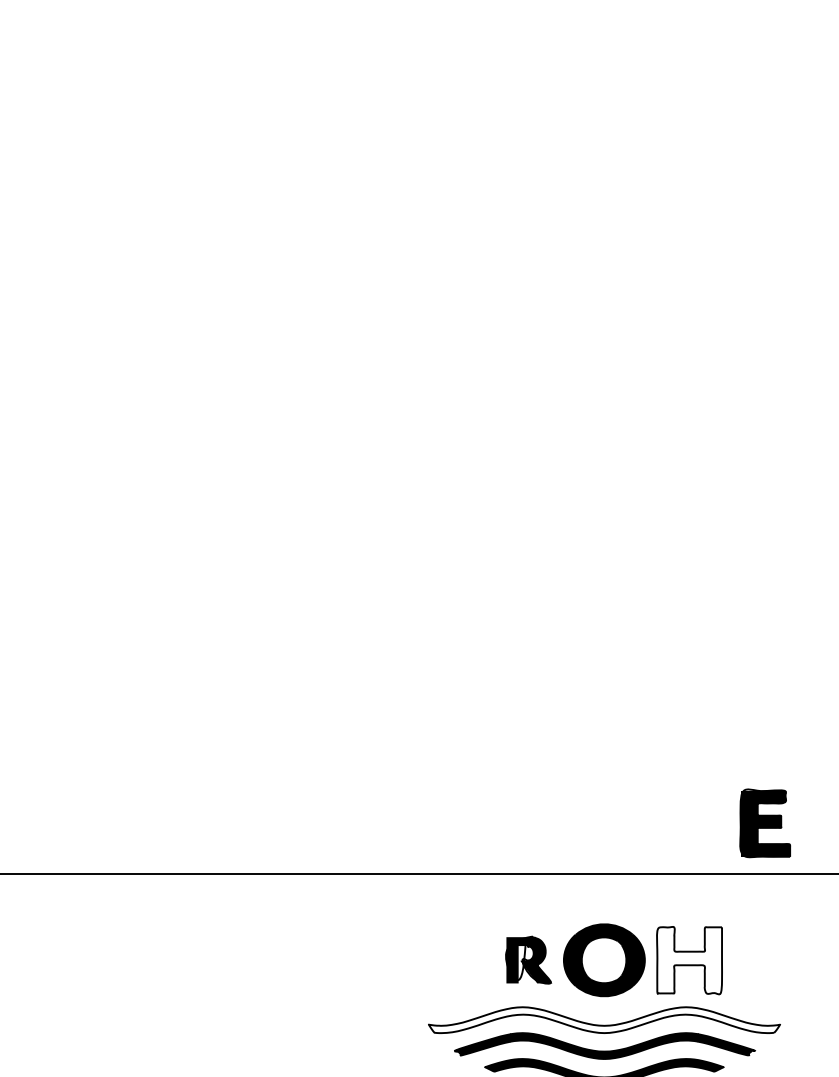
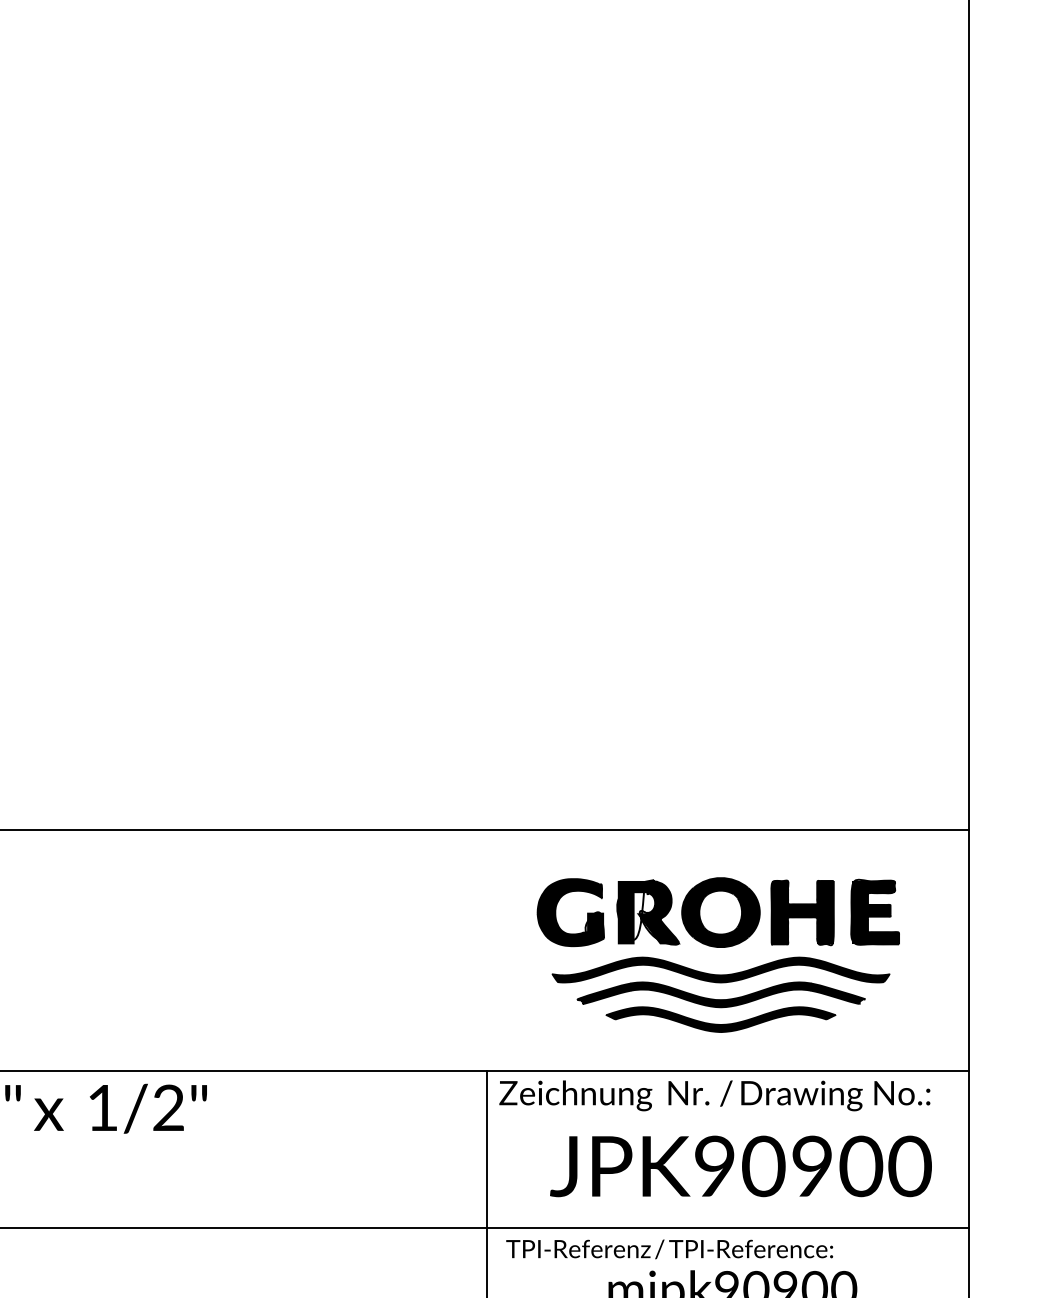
part: (764, 822) -> (874, 911), moved
part: (432, 960) -> (556, 912), added
part: (528, 960) -> (648, 912), size x1.43
fill: (689, 960) -> (802, 912), added
fill: (603, 1019) -> (720, 969), added

